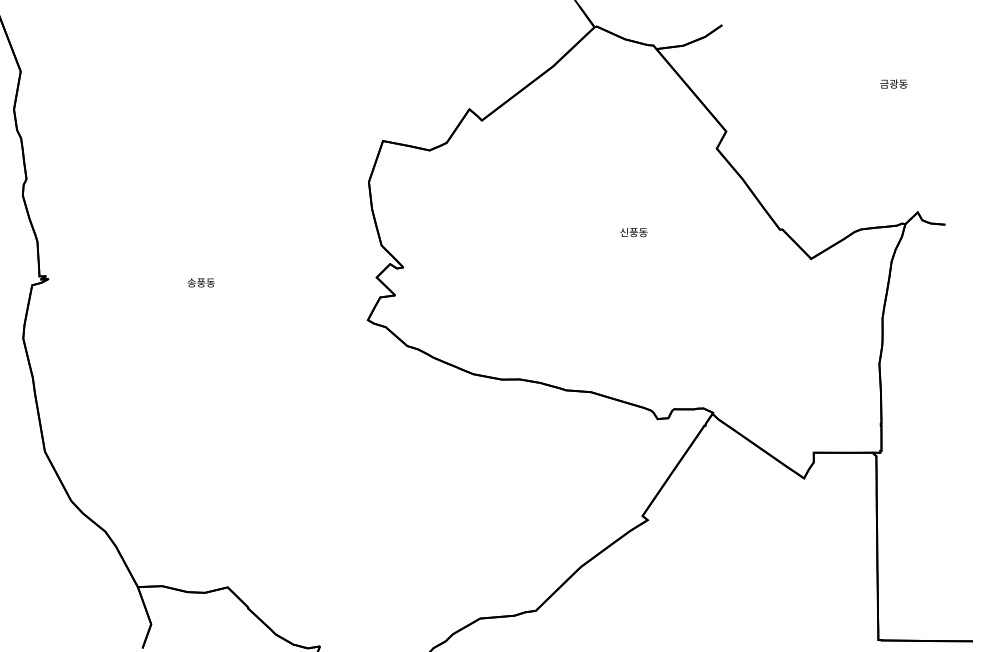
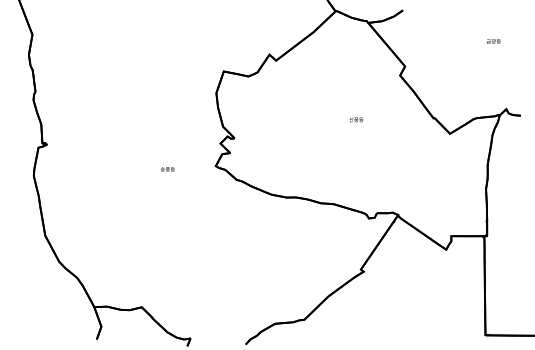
text: (200, 282) -> (167, 169), moved

